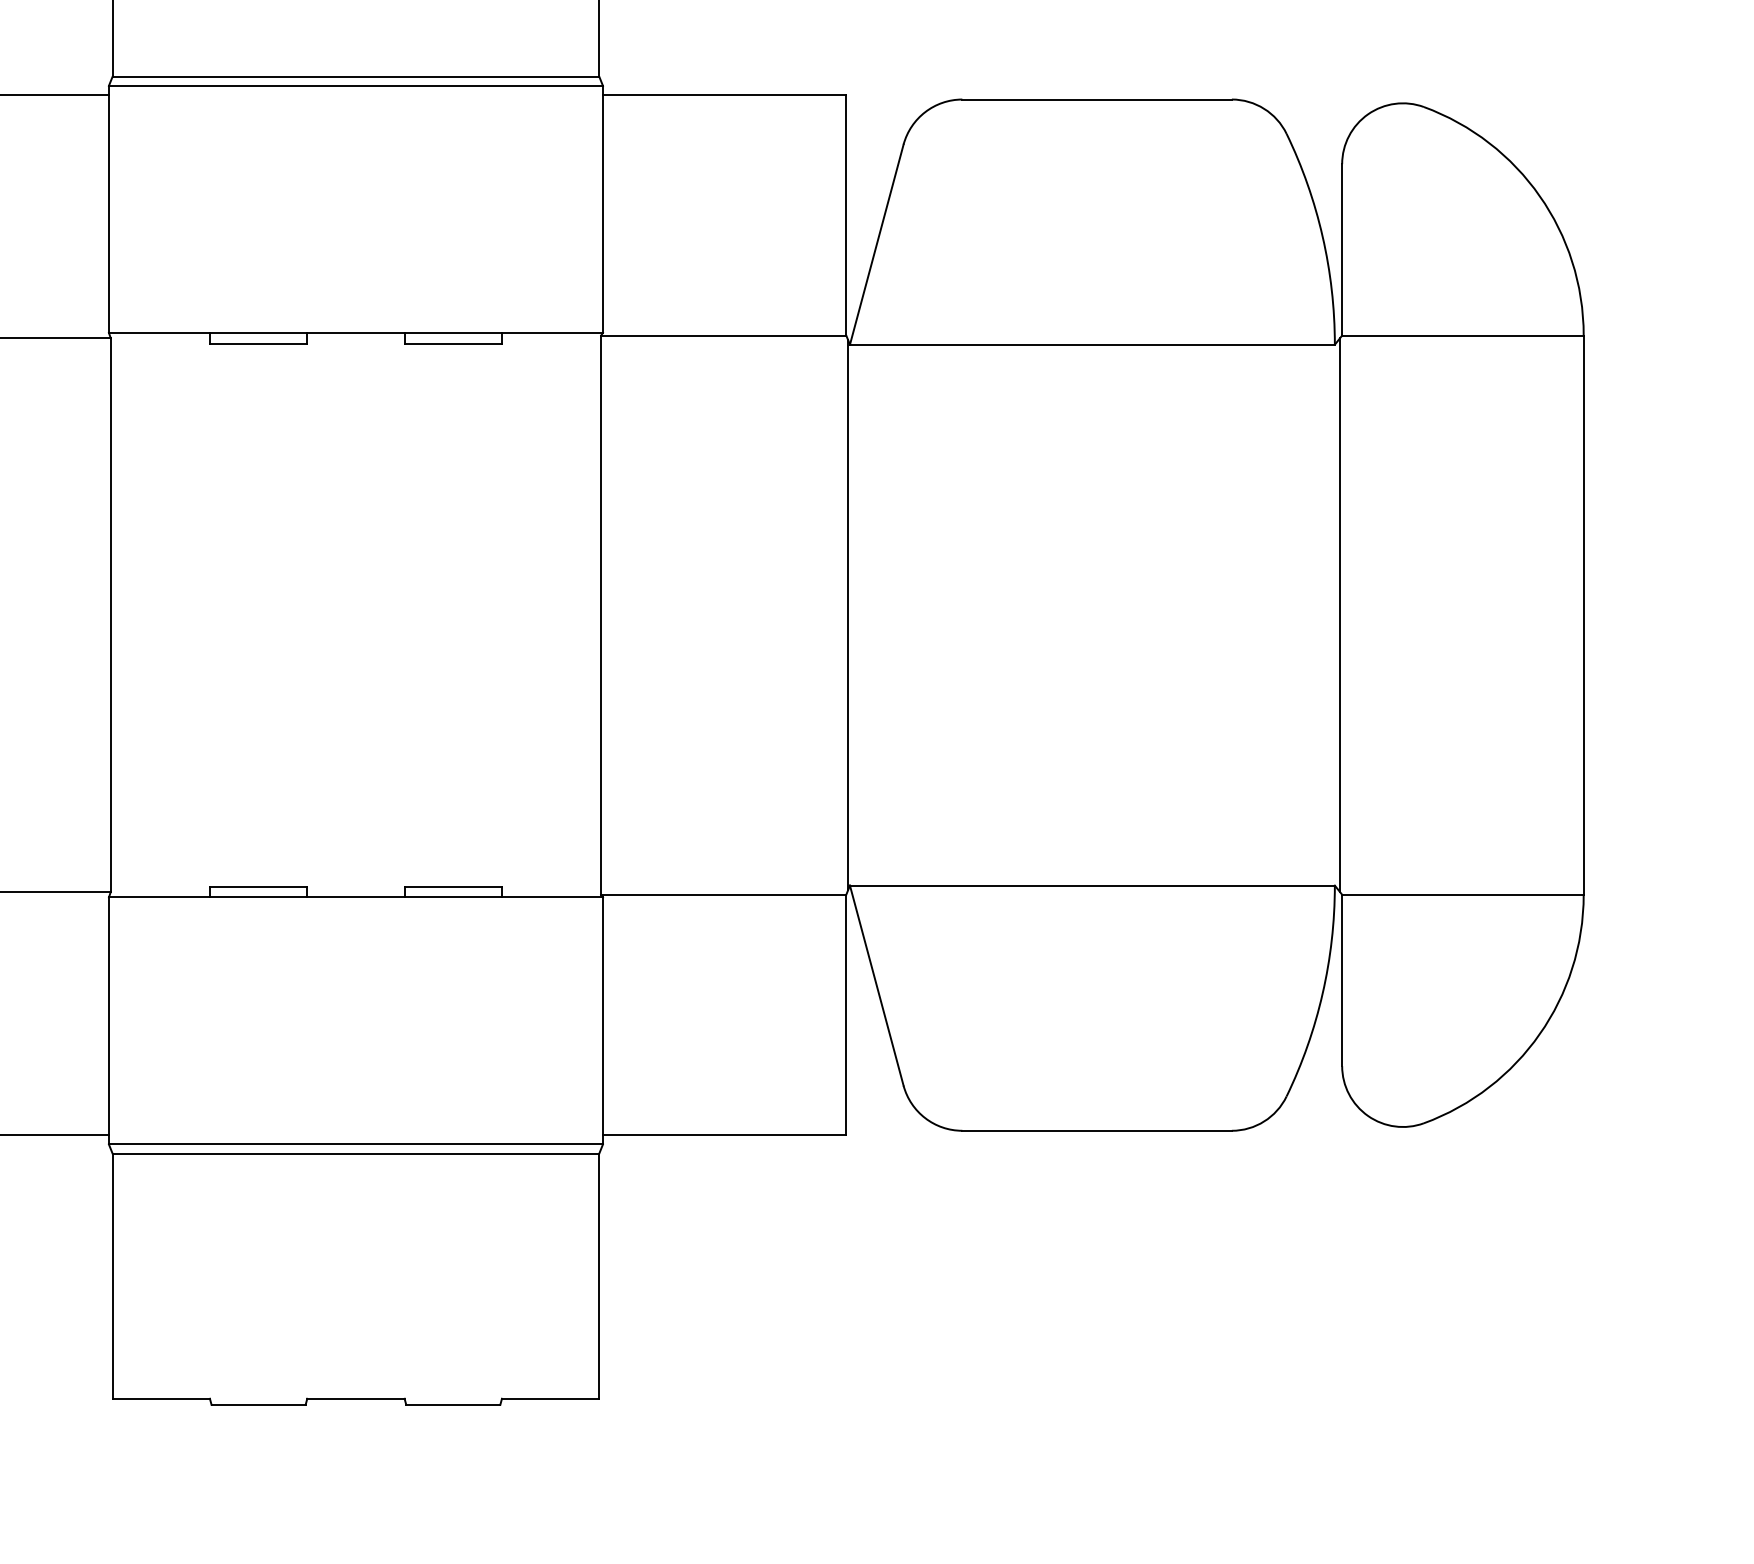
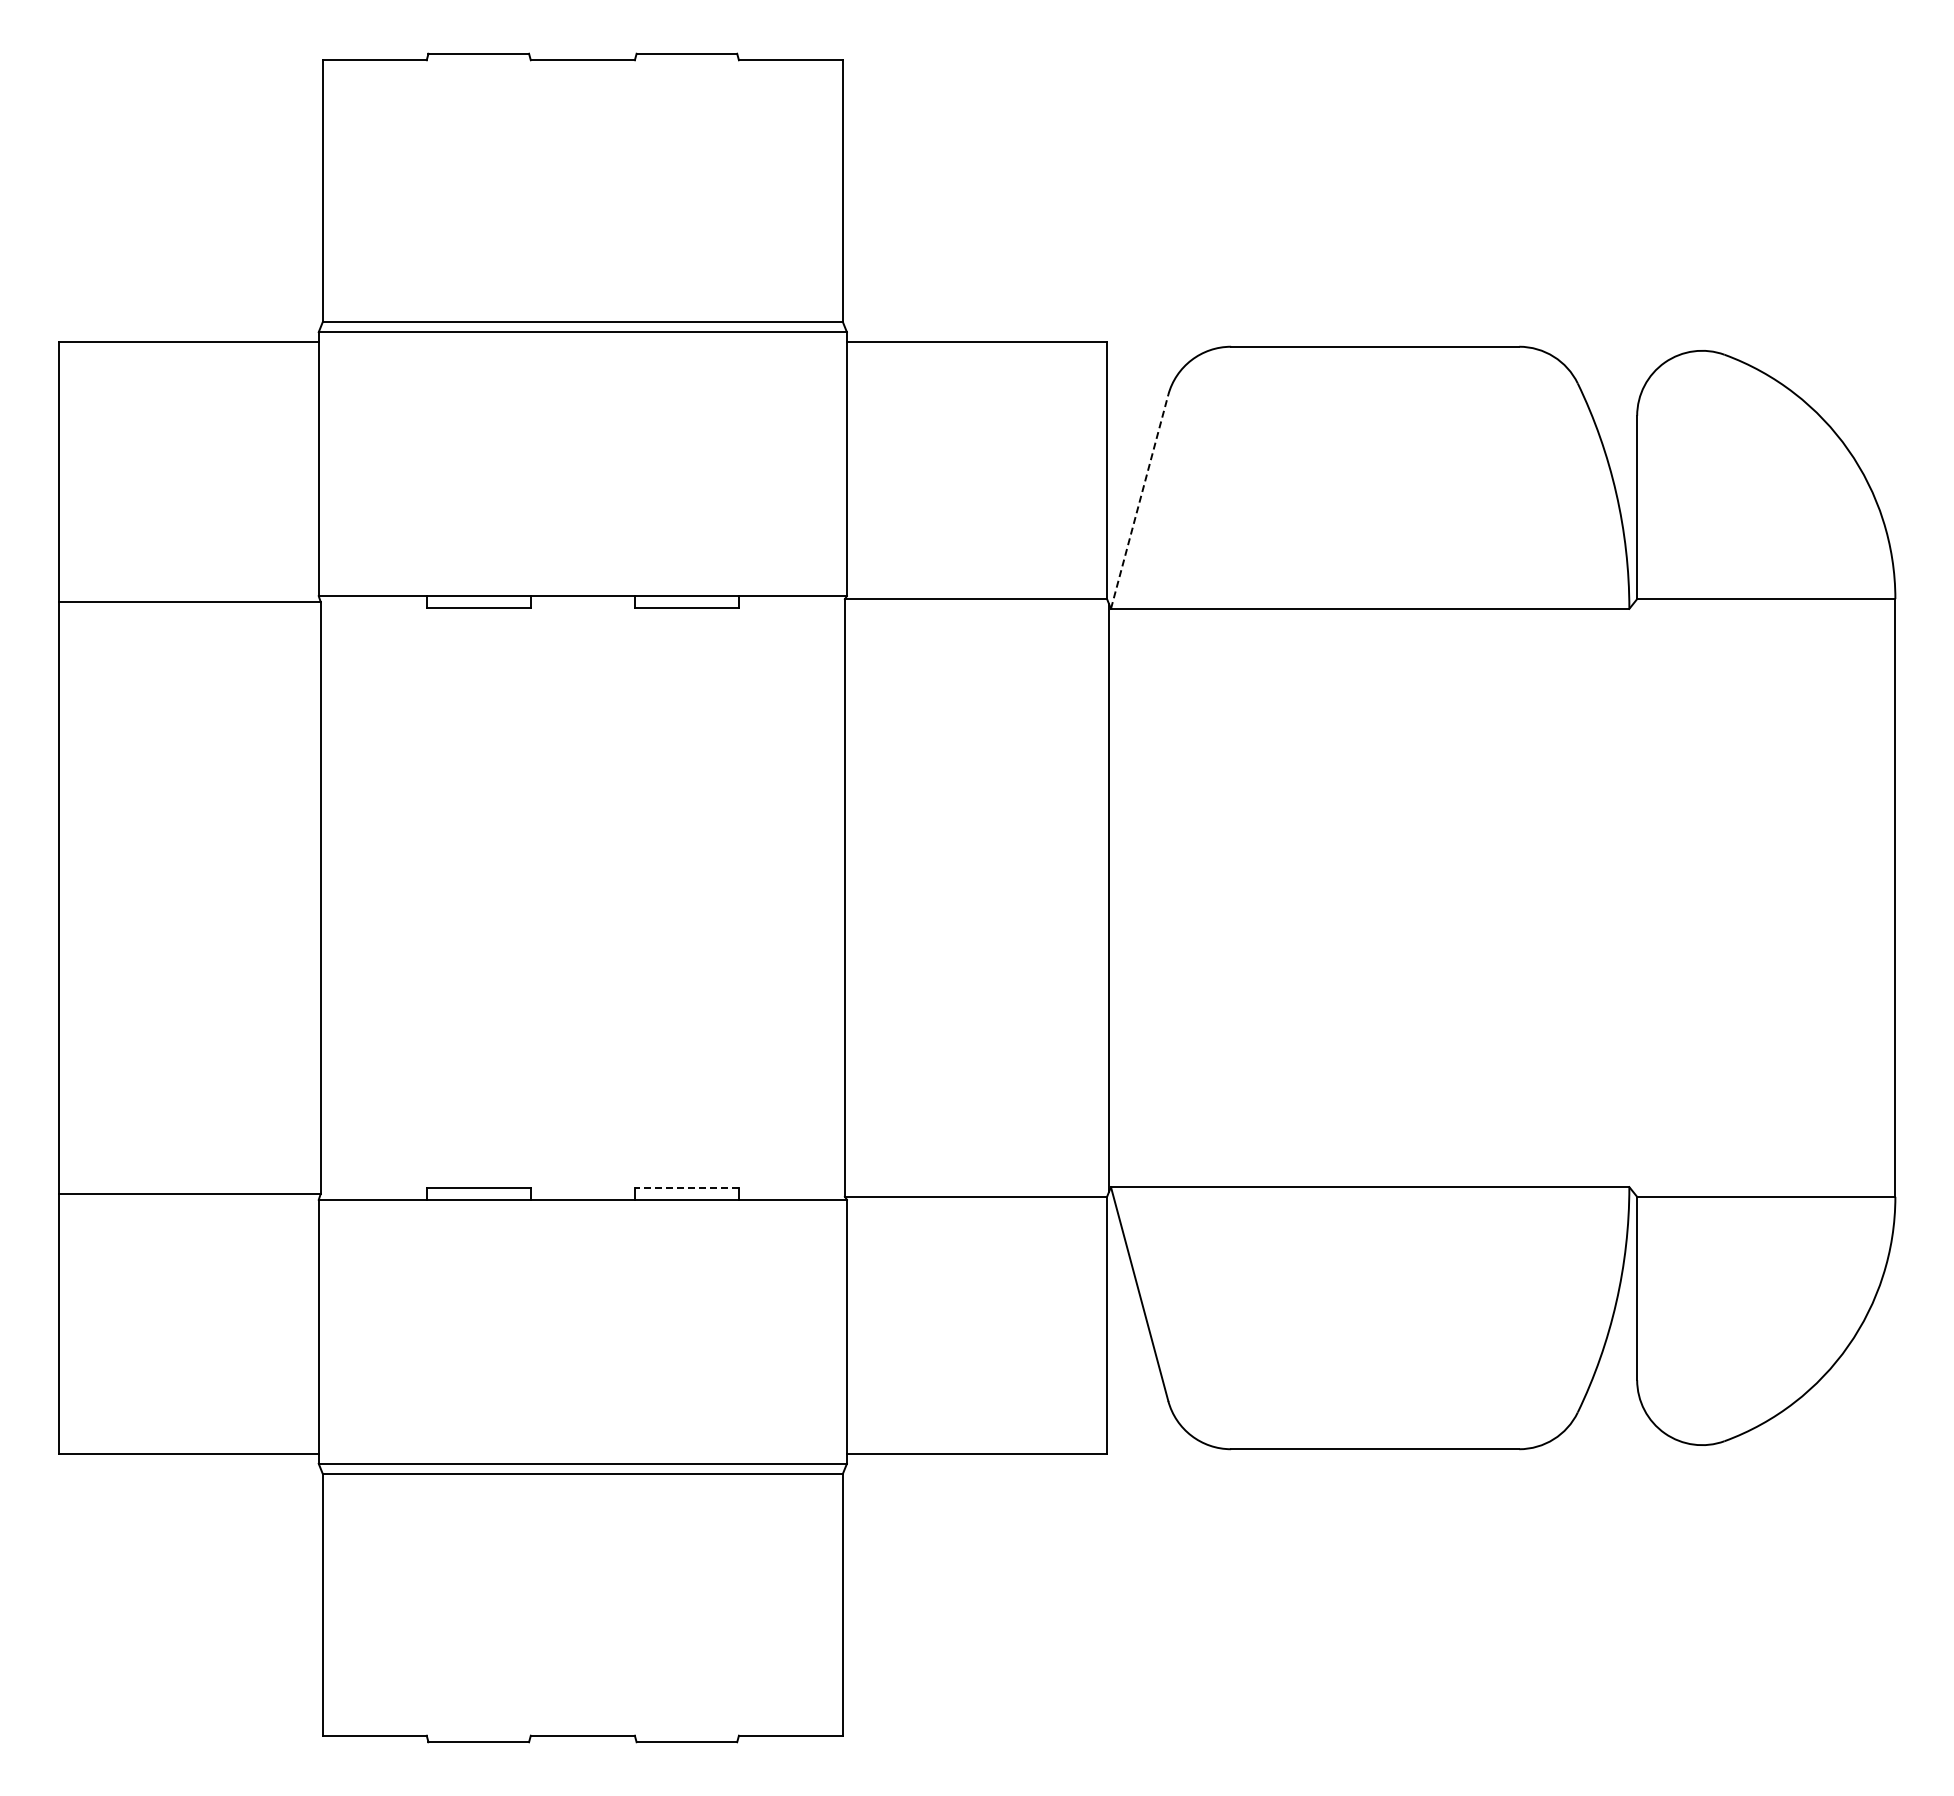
line: (876, 244) -> (1139, 501), solid -> dashed
line: (1340, 614) -> (1635, 897), removed
line: (452, 886) -> (686, 1188), solid -> dashed

